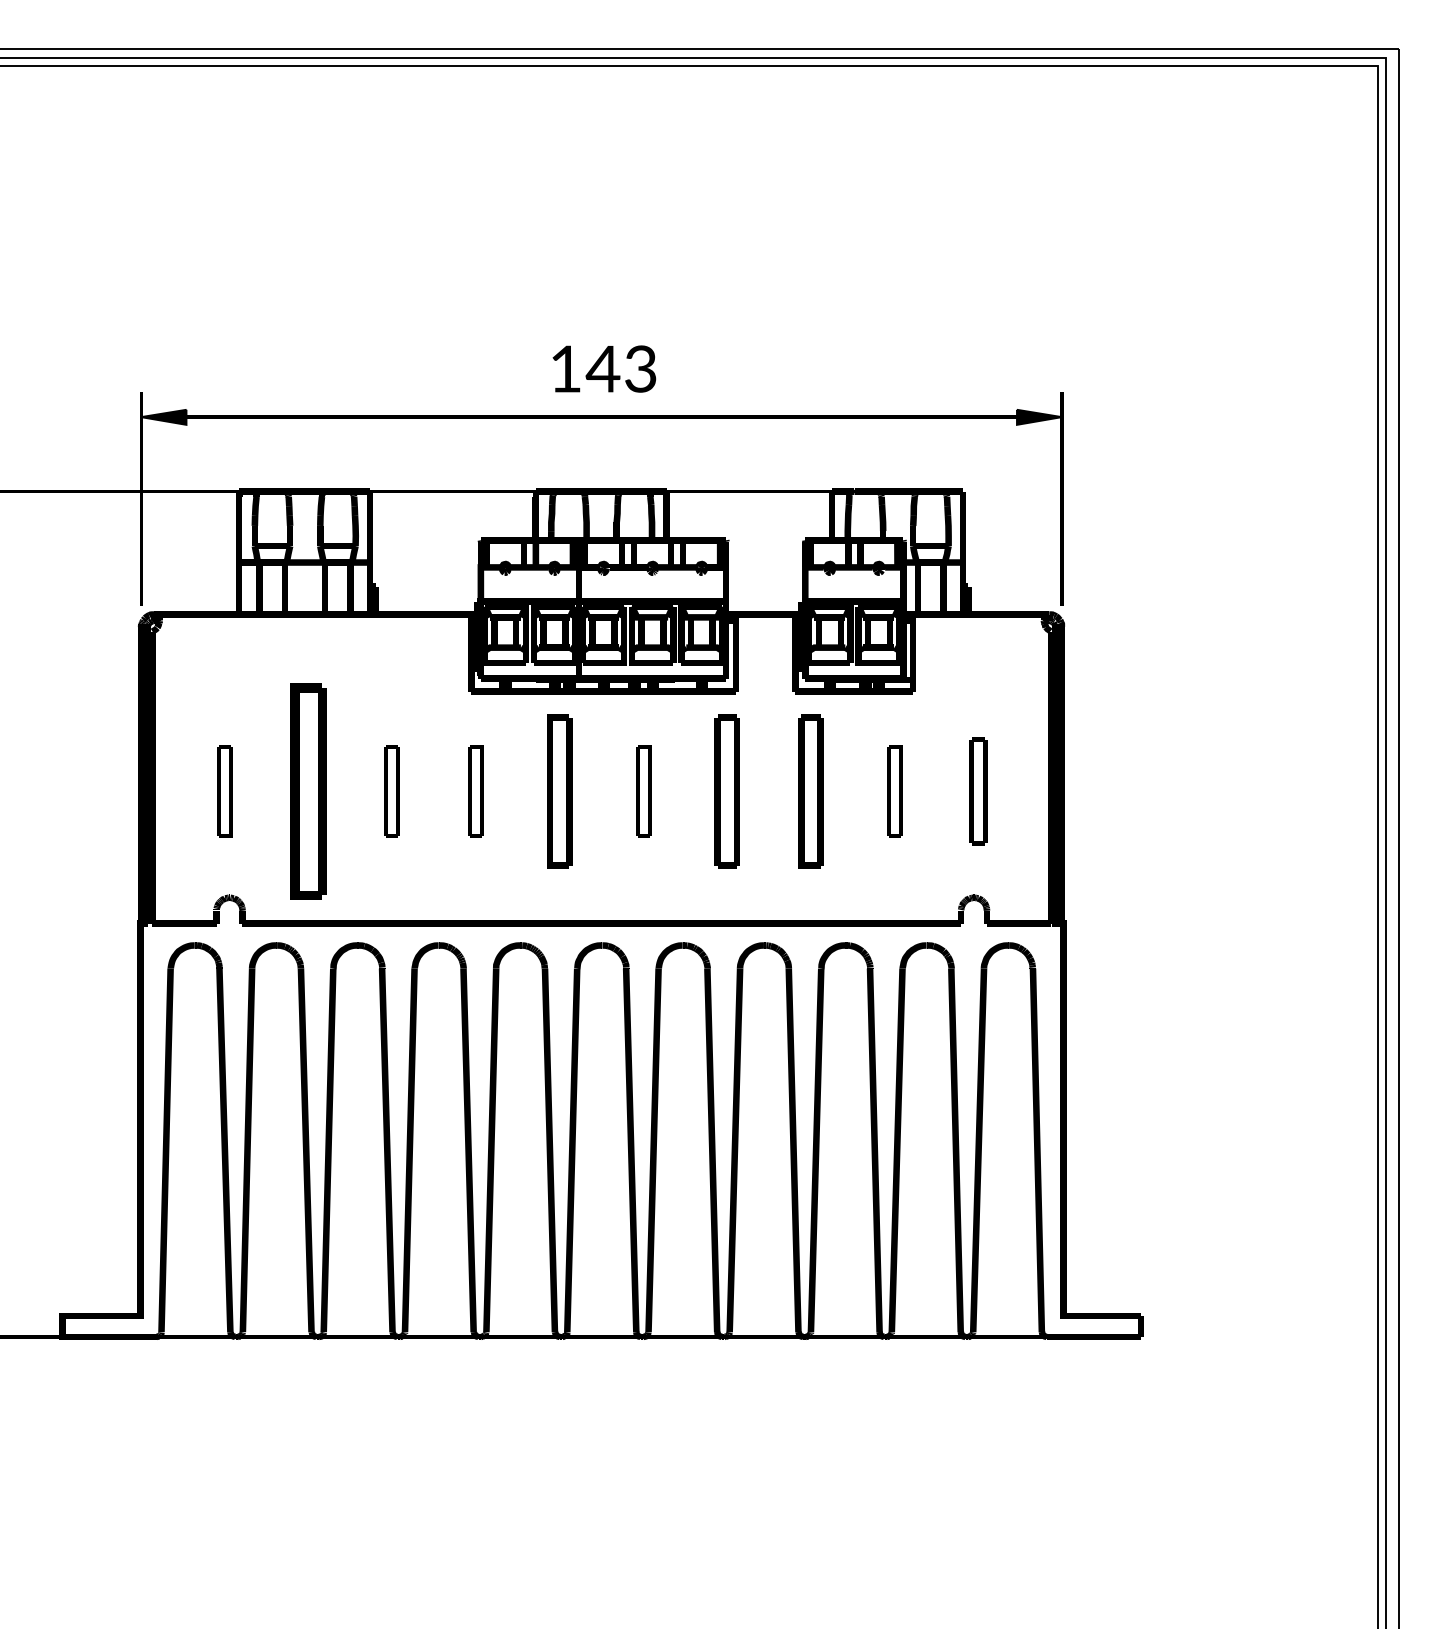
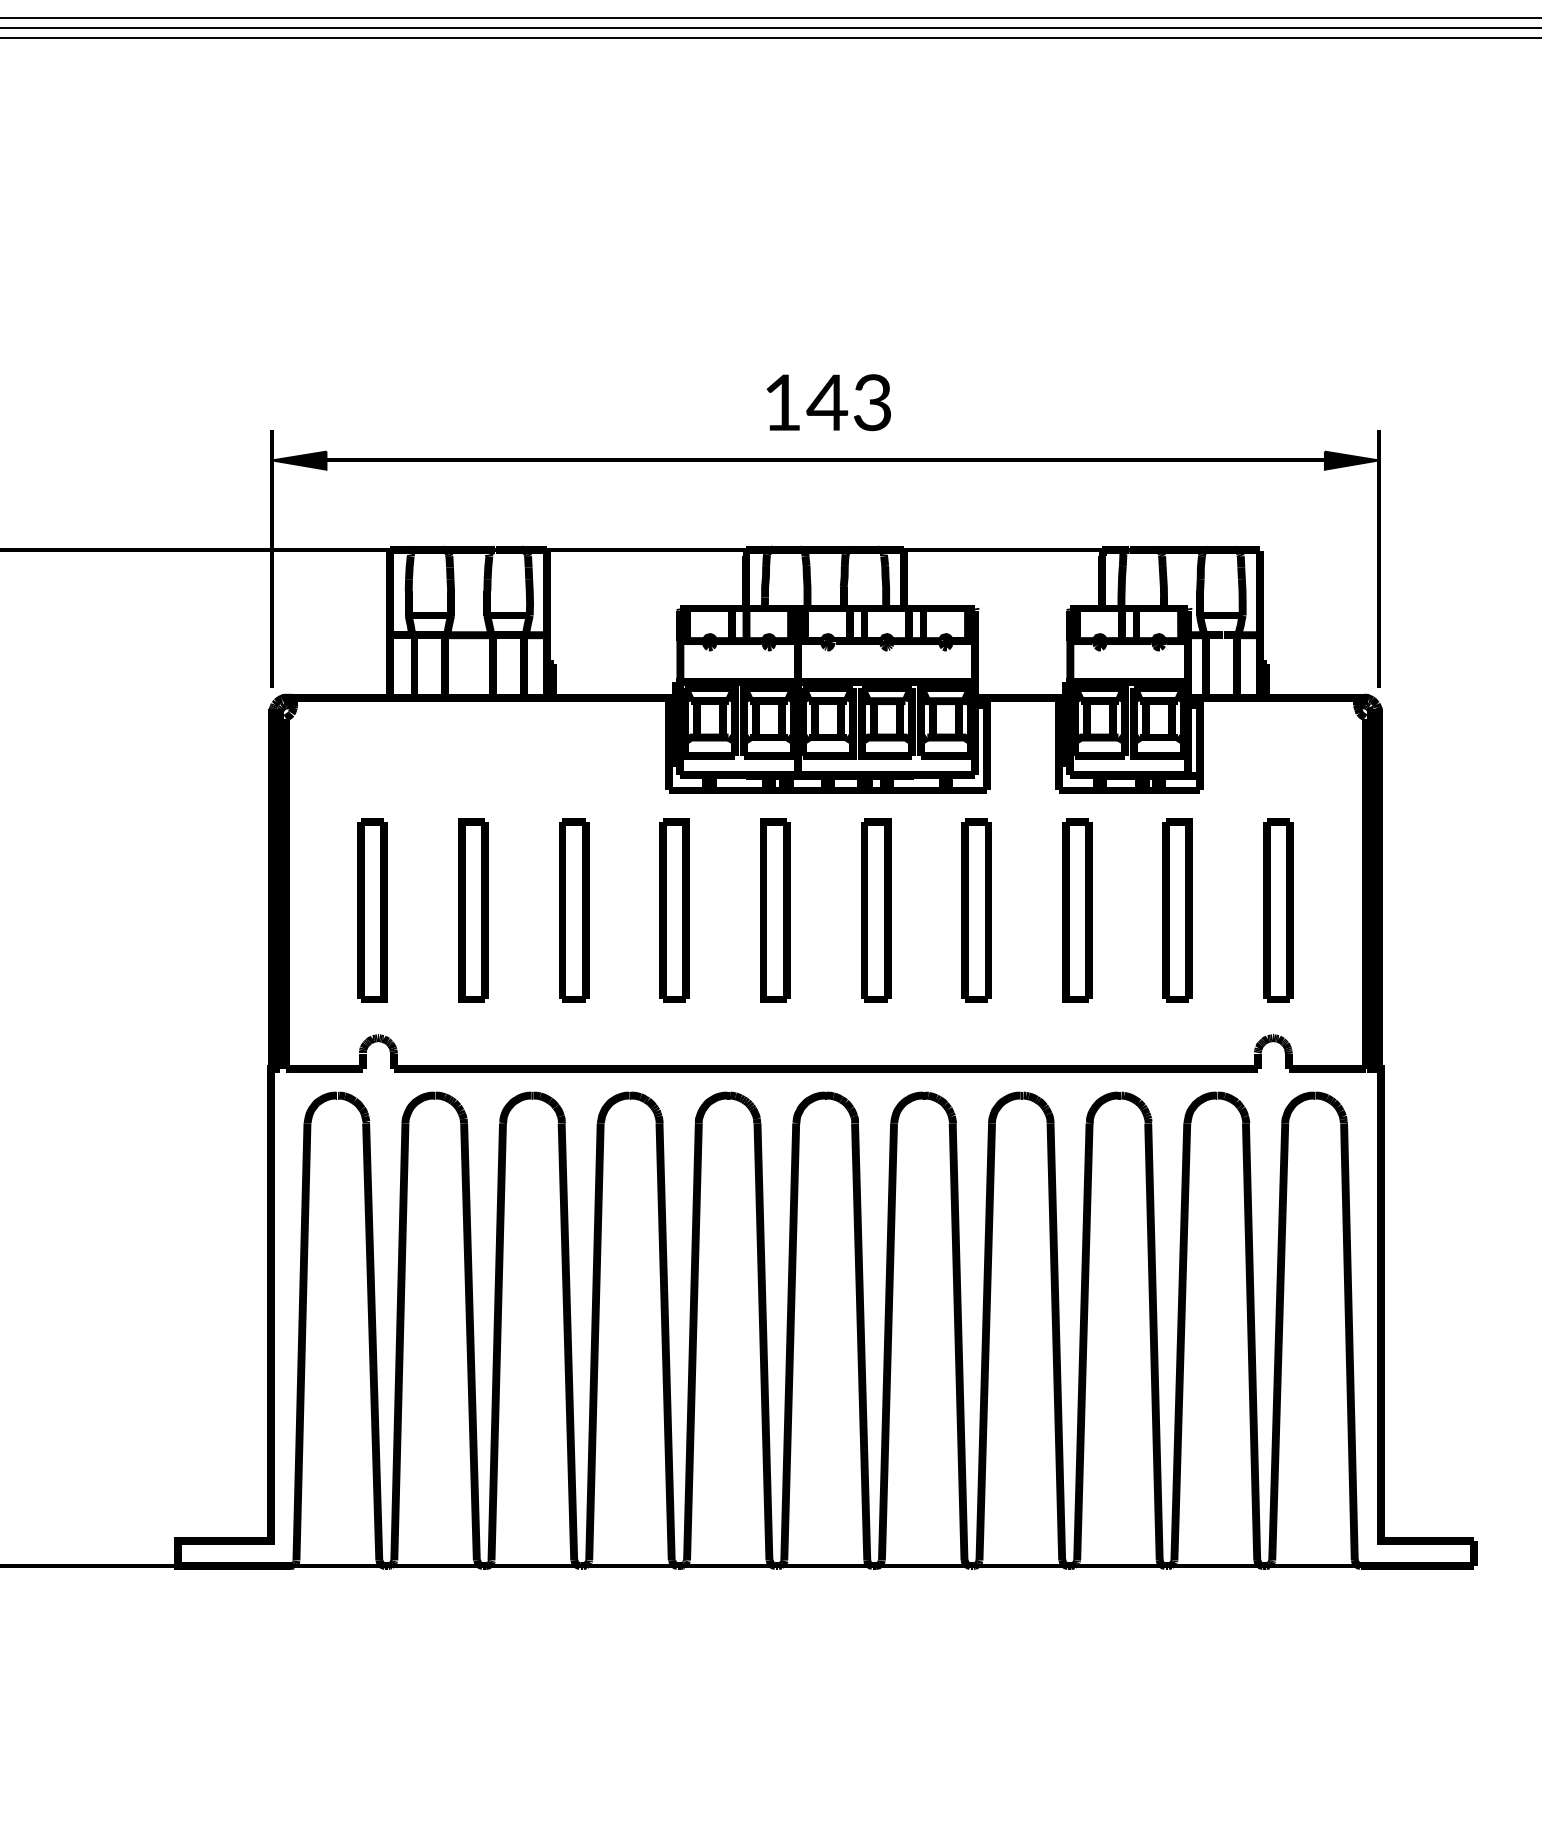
part: (224, 791) -> (372, 910), size x1.67
part: (308, 791) -> (473, 910), size x0.71
part: (391, 791) -> (572, 910), size x1.67
part: (475, 791) -> (673, 910), size x1.67
part: (643, 791) -> (875, 910), size x1.67
part: (894, 791) -> (1177, 910), size x1.67
part: (978, 791) -> (1278, 910), size x1.43

